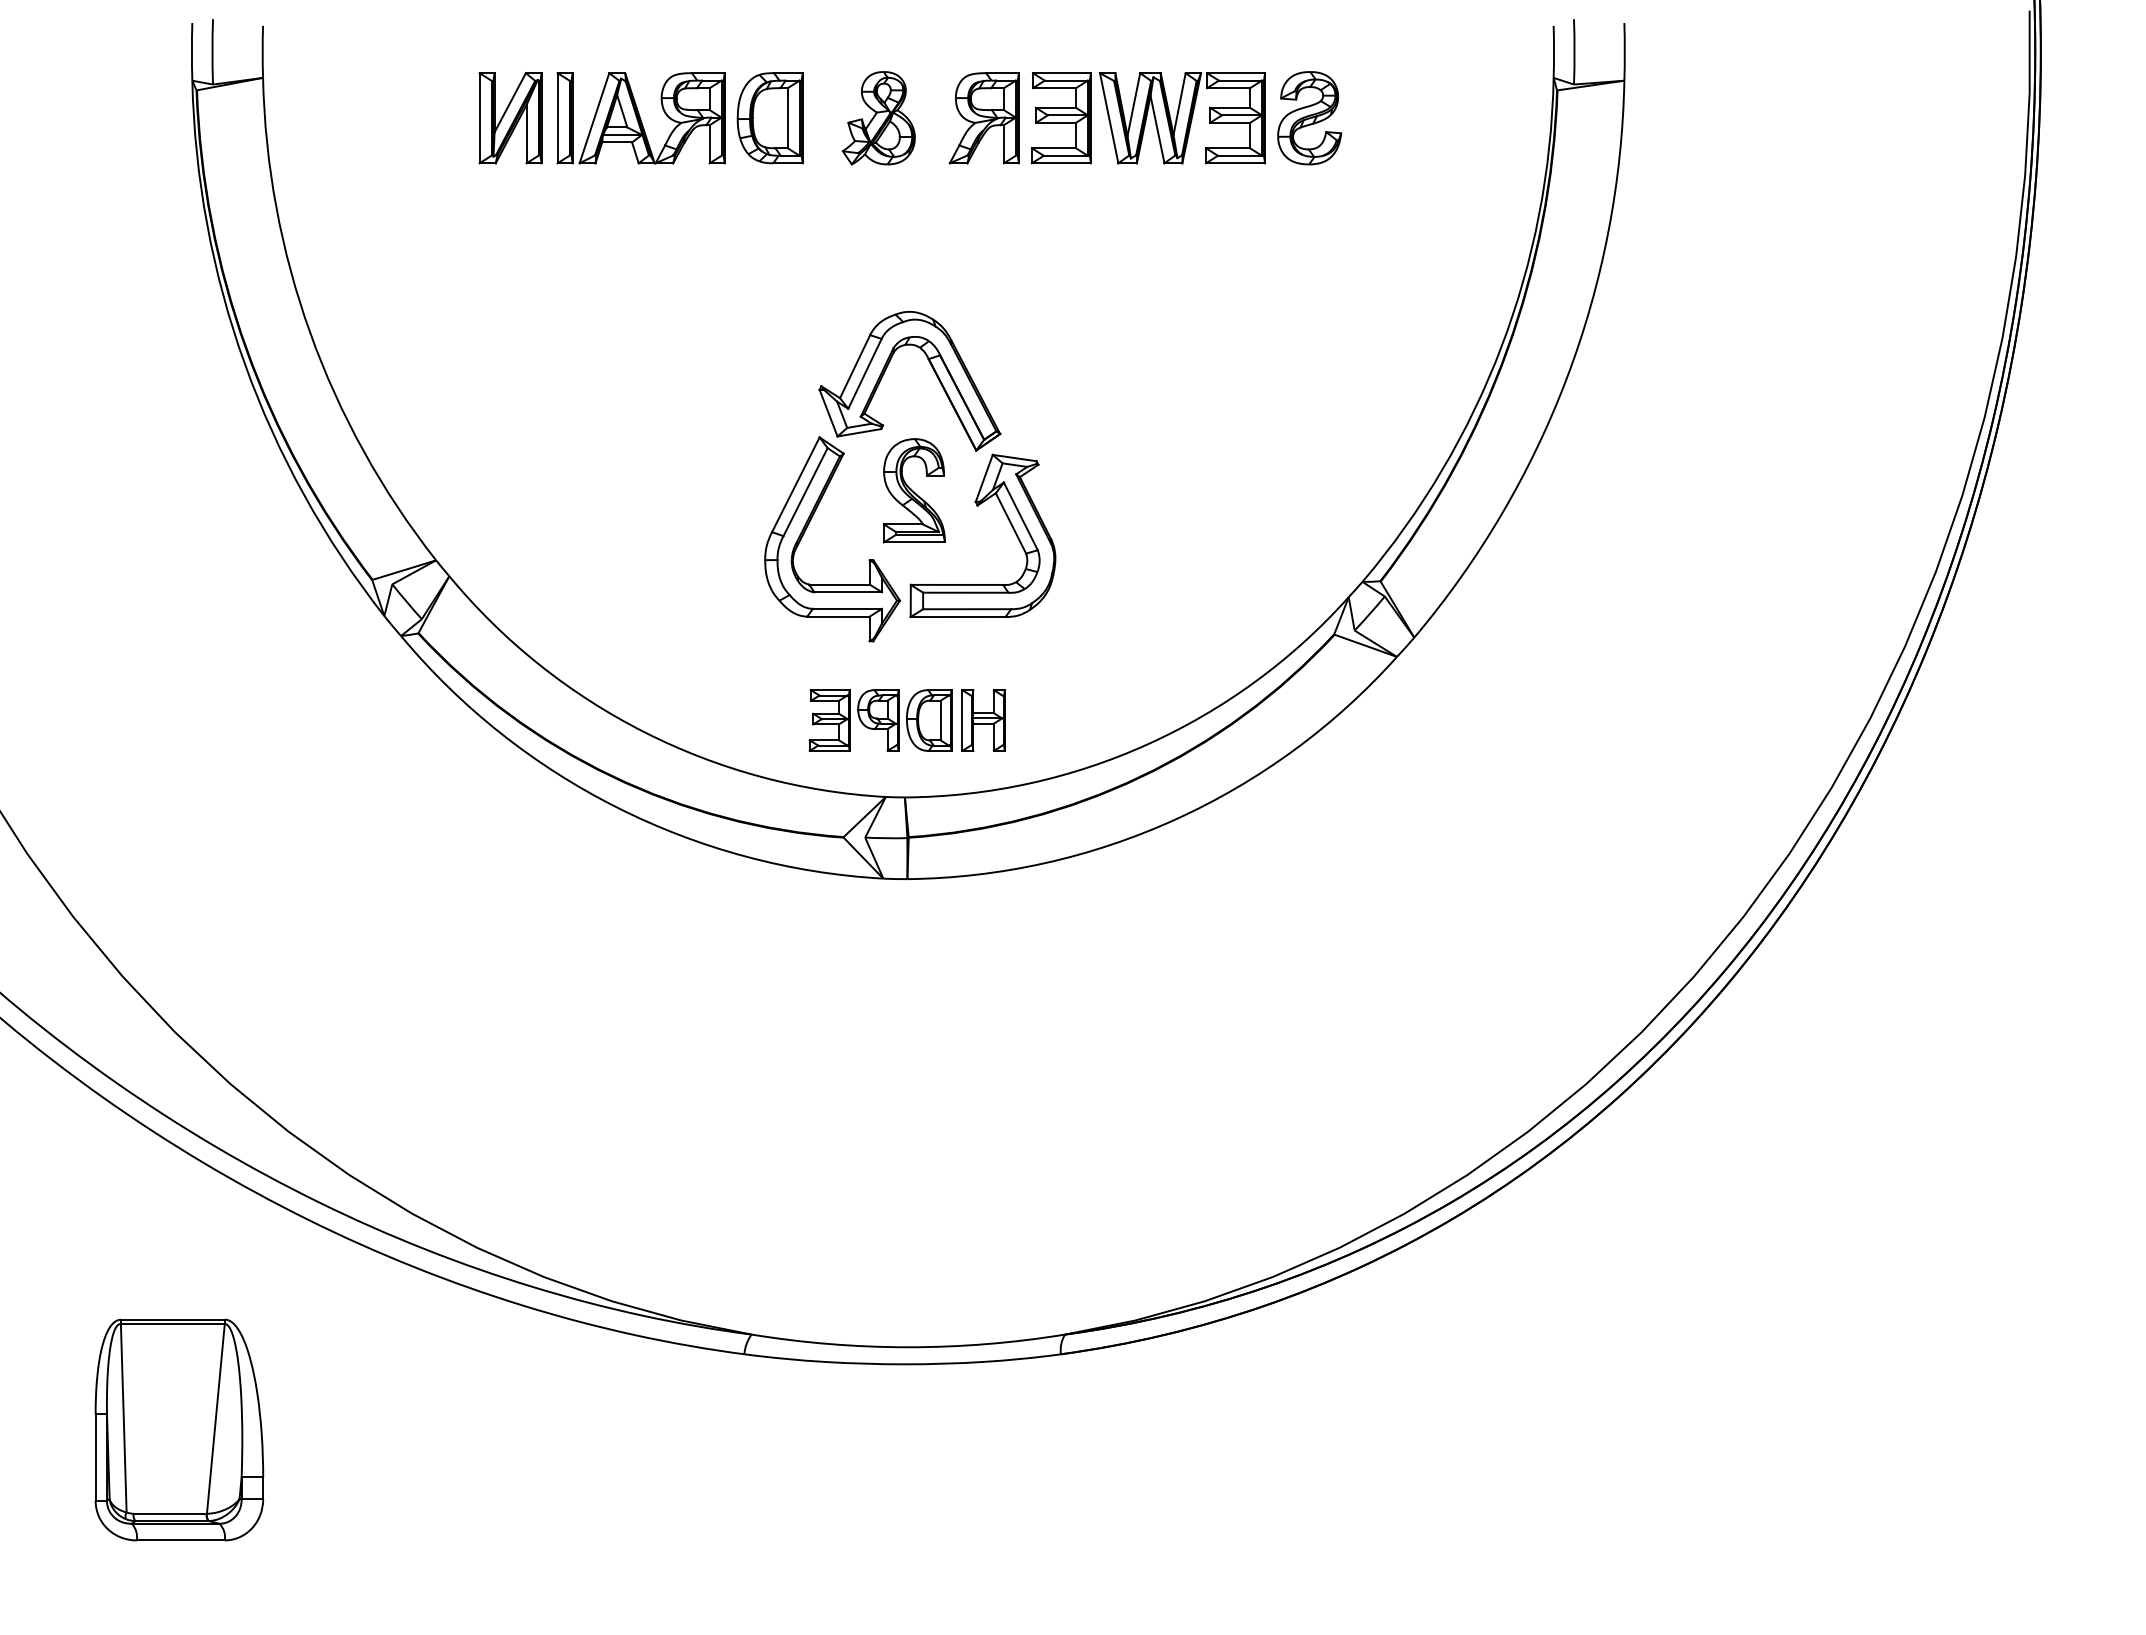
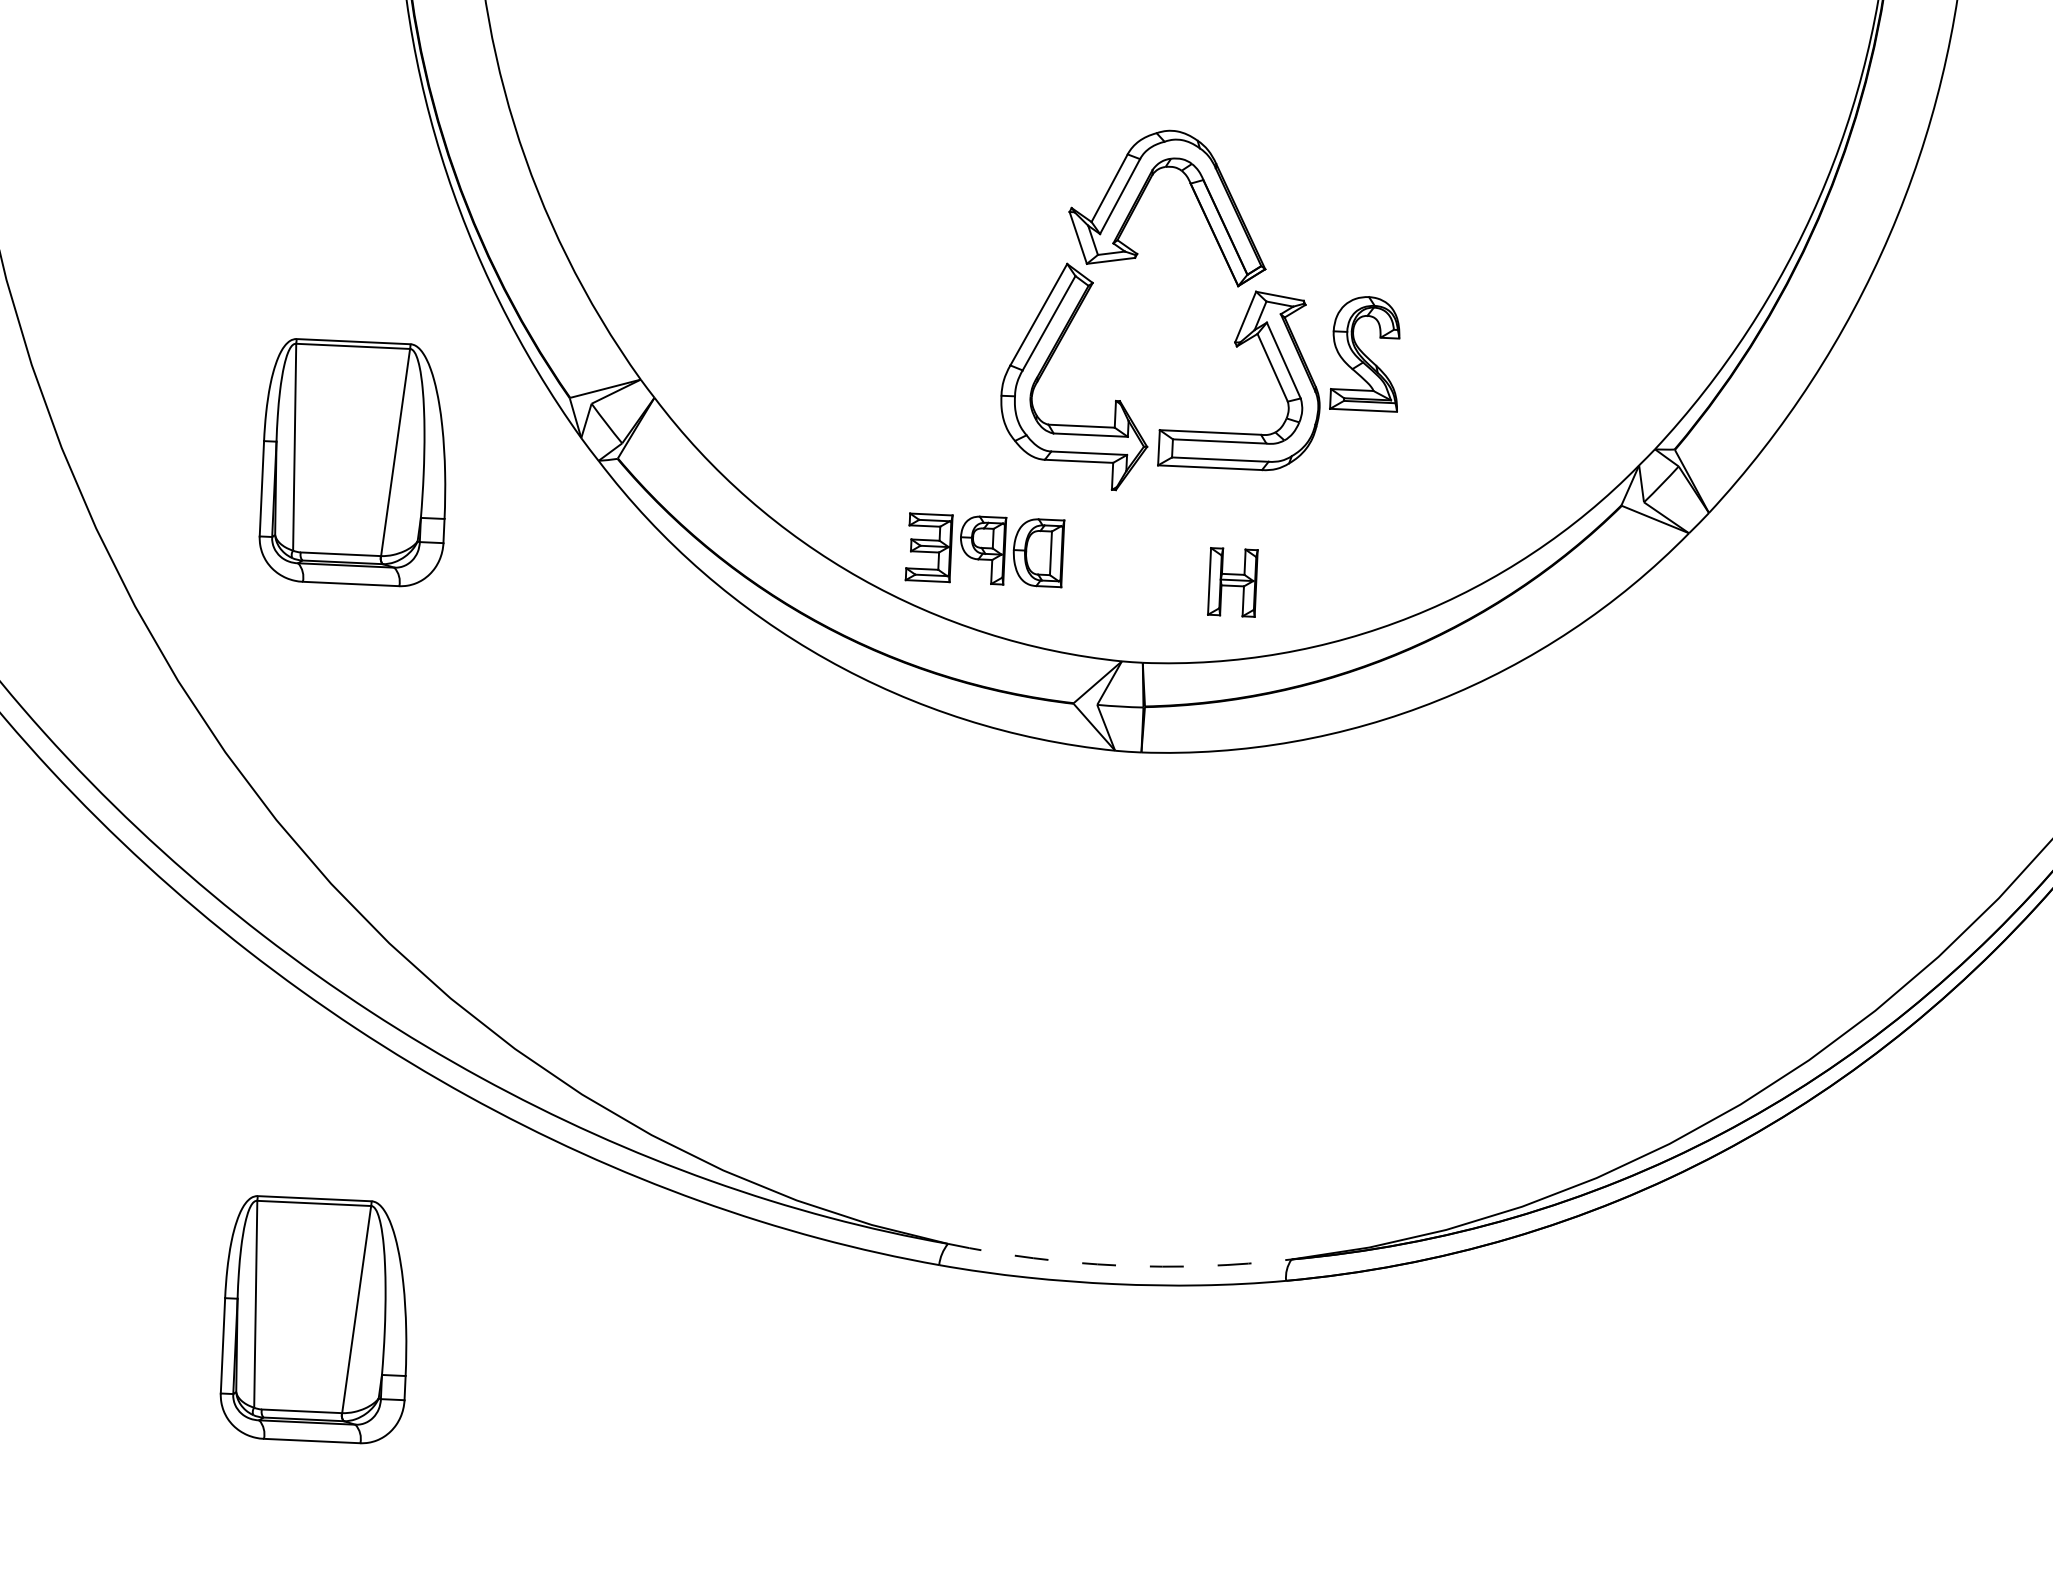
part: (913, 490) -> (1365, 353), moved
part: (179, 647) -> (355, 462), added
part: (880, 720) -> (984, 550), moved
arc: (908, 1347) -> (1119, 1265), solid -> dashed

